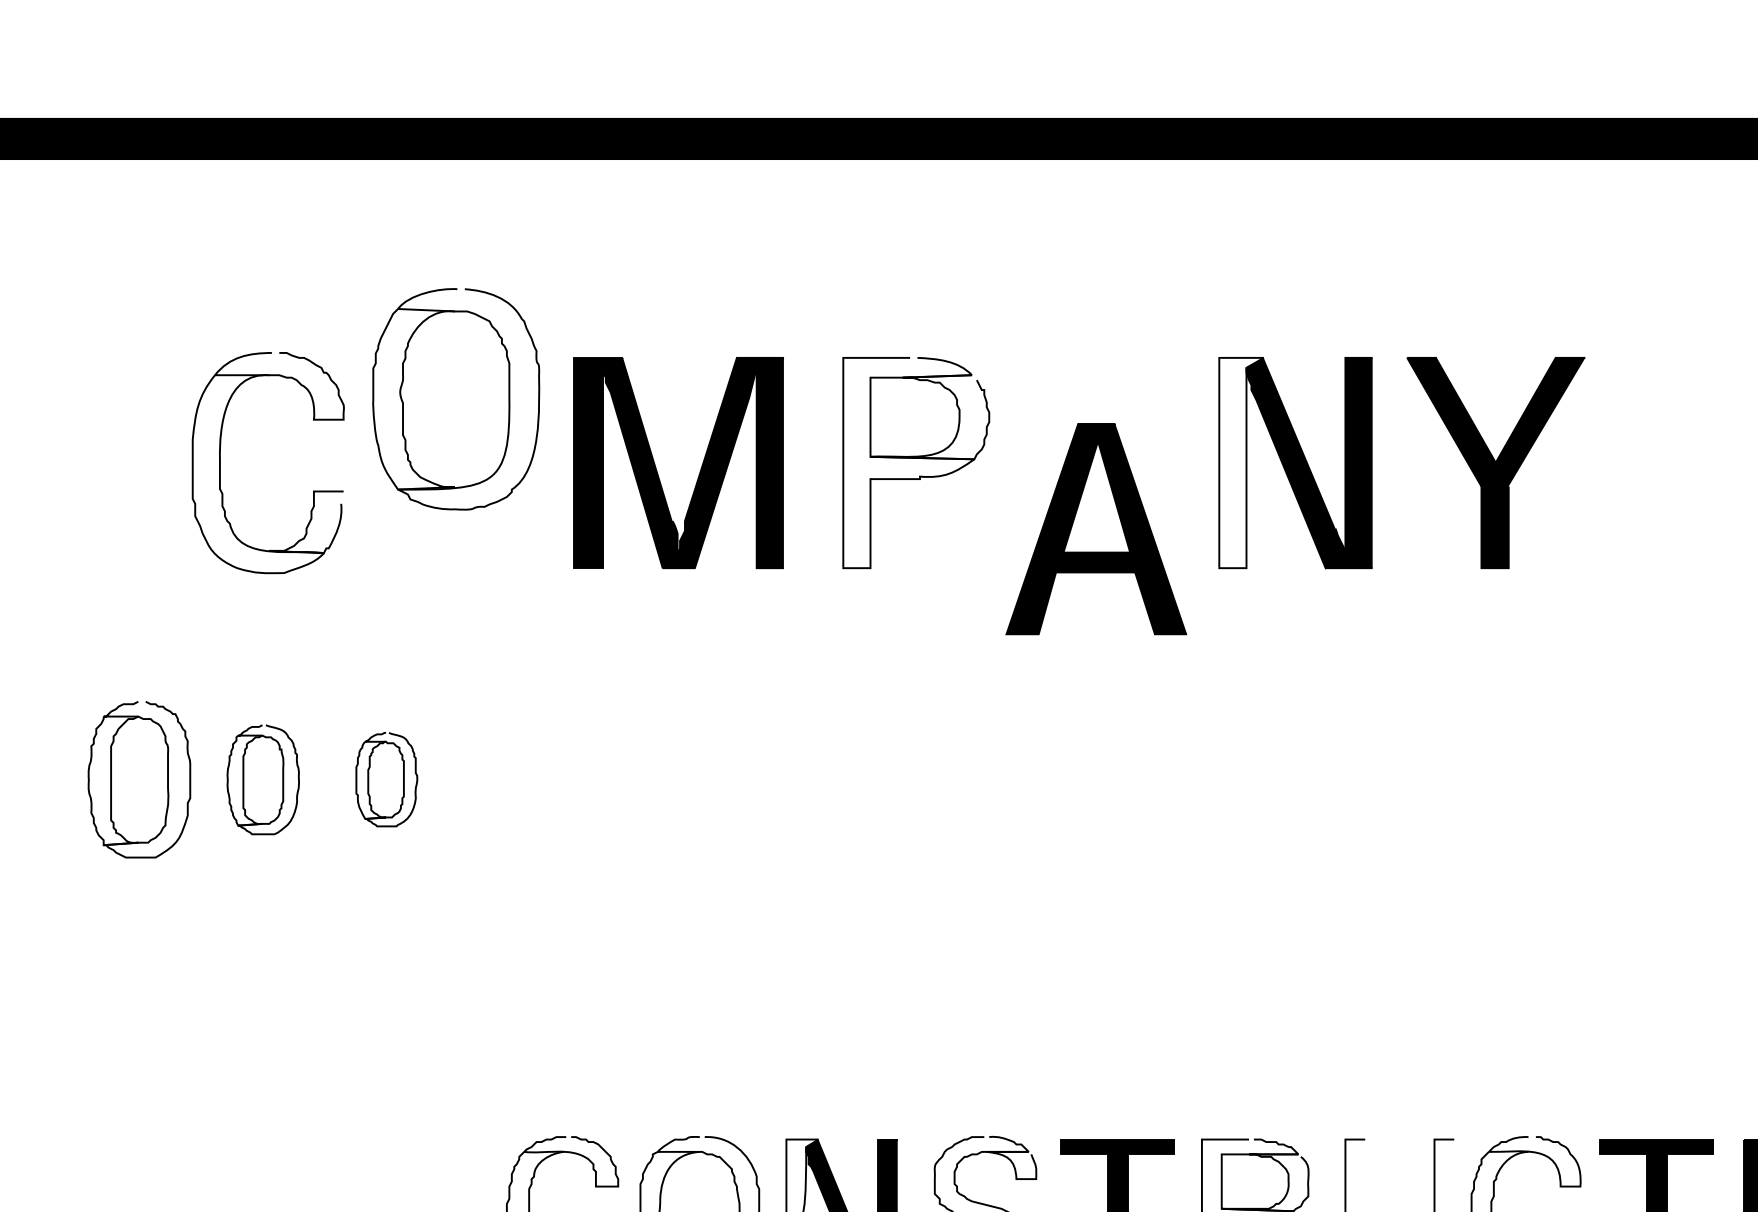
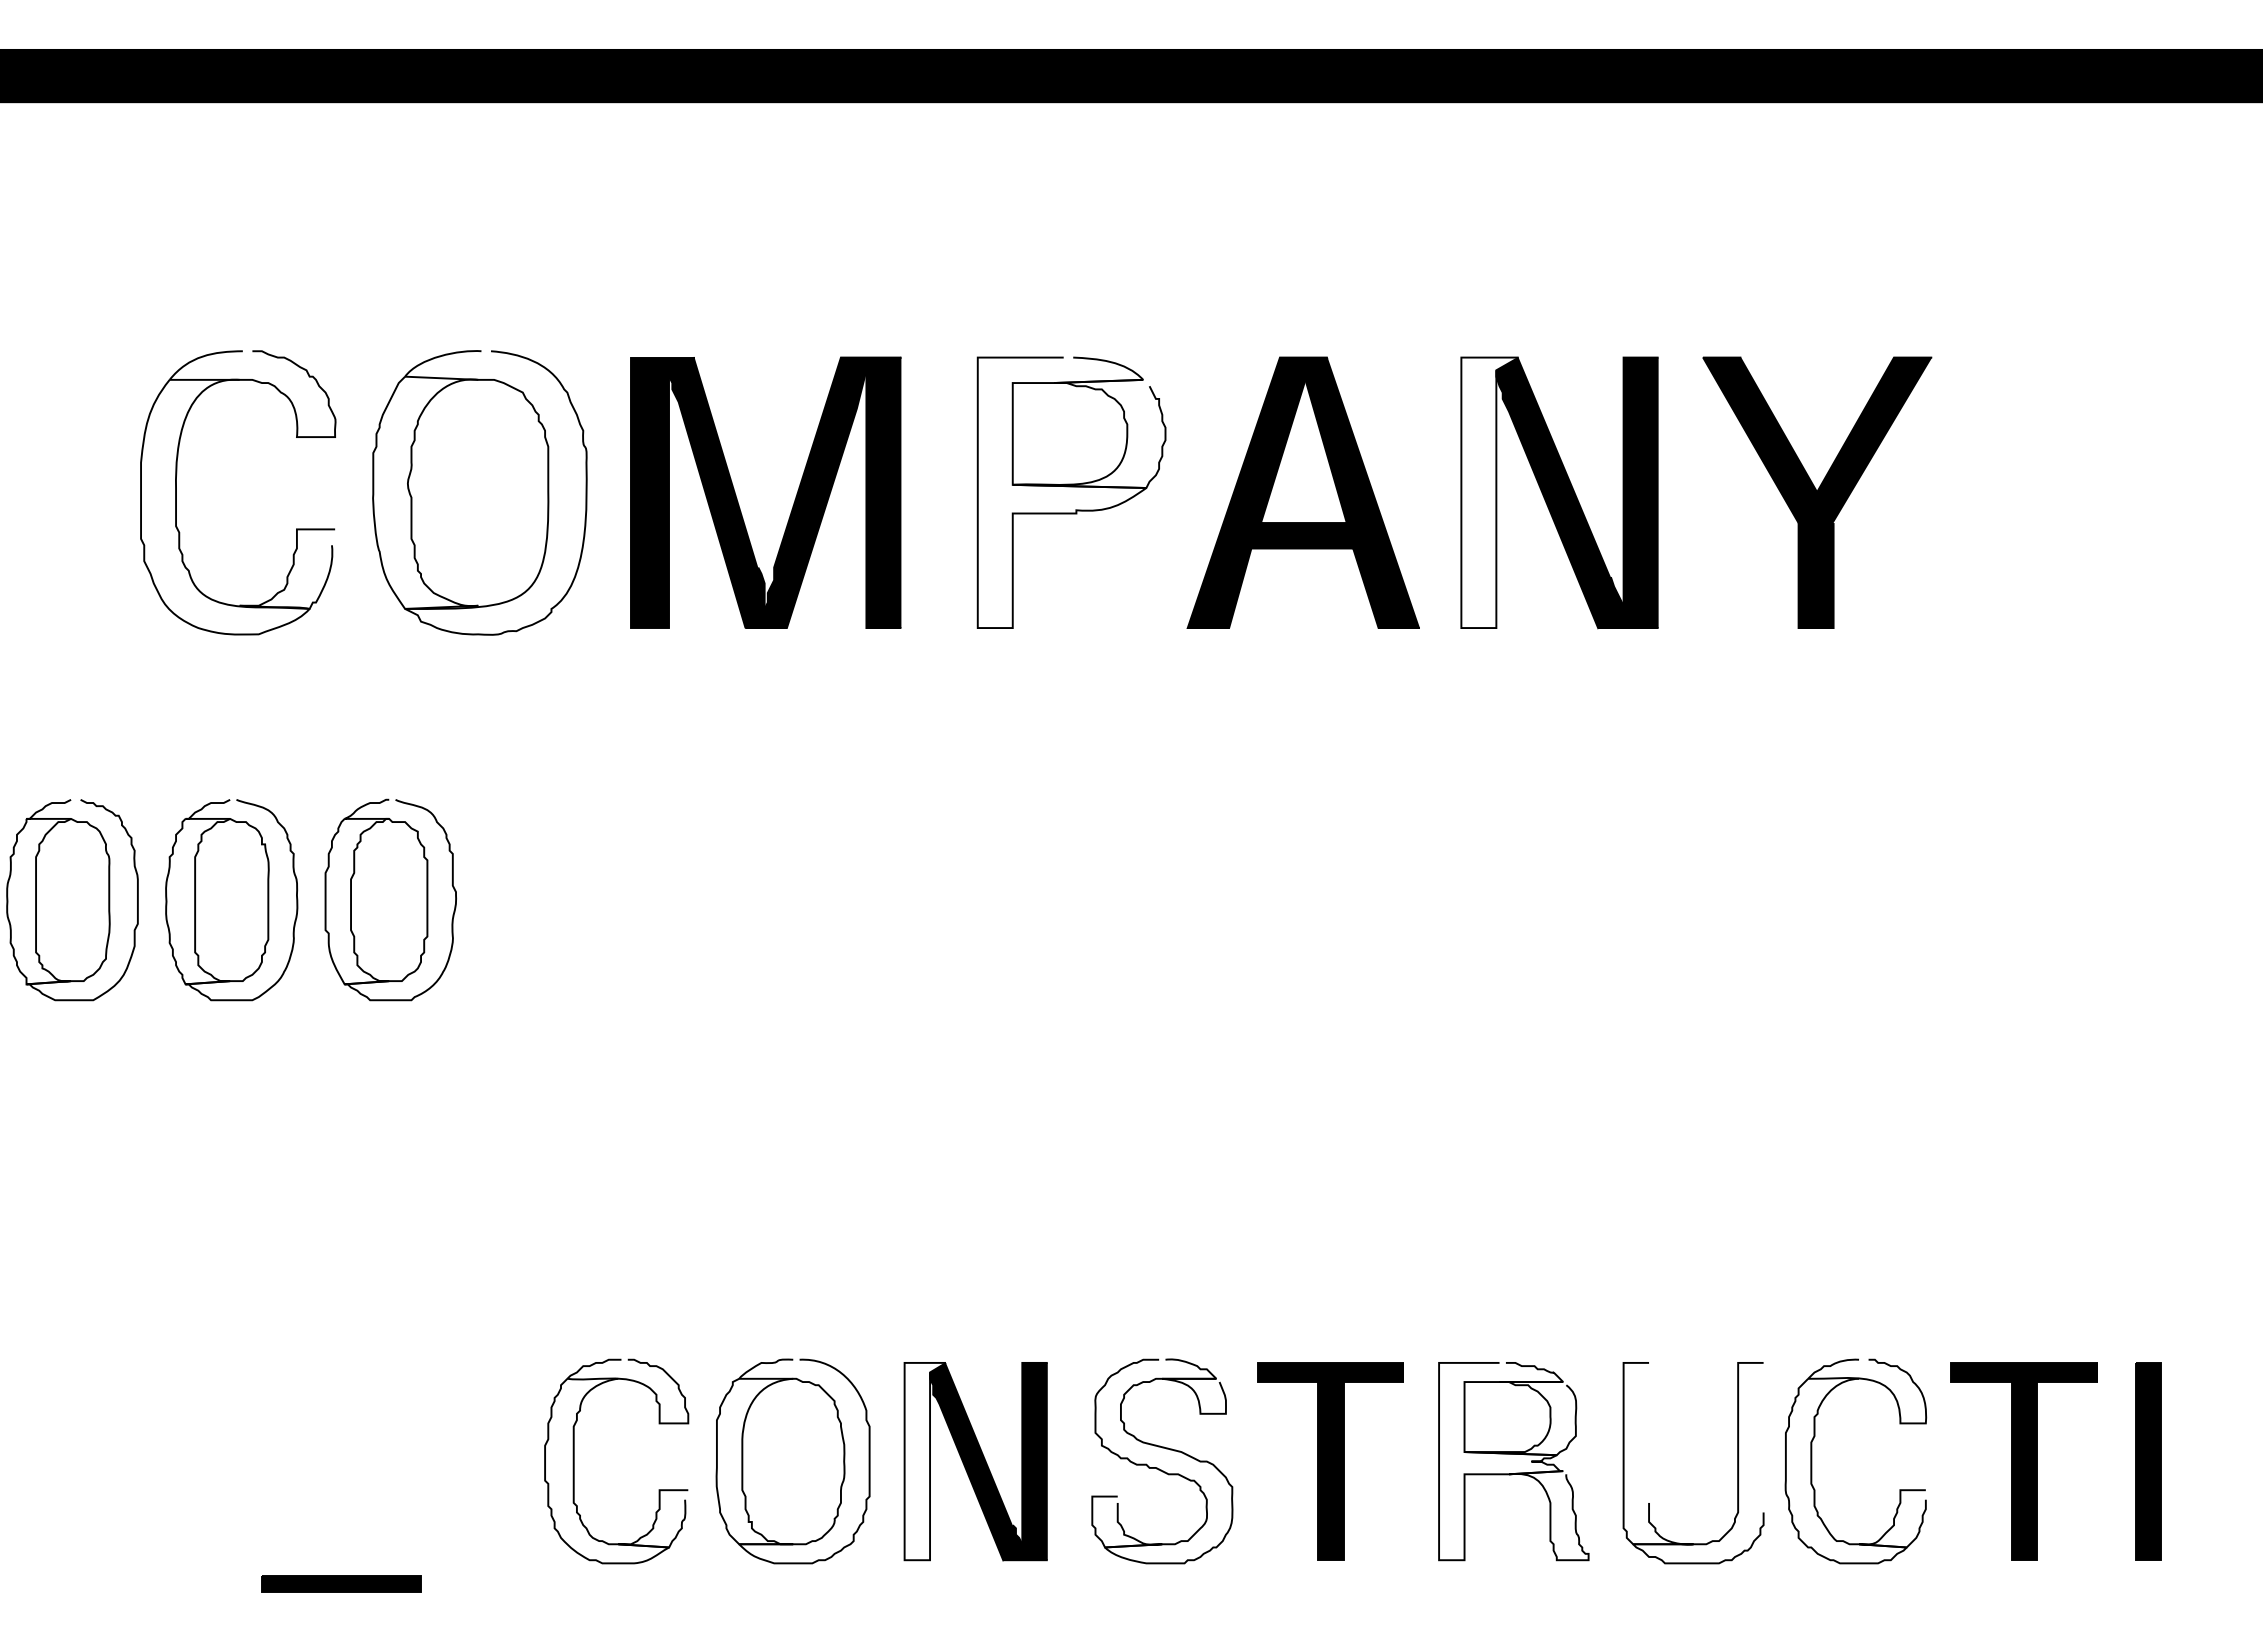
part: (455, 399) -> (479, 492), moved
part: (1095, 528) -> (1302, 492), moved
part: (386, 779) -> (390, 899), size x1.67
part: (263, 780) -> (231, 900), size x1.43

